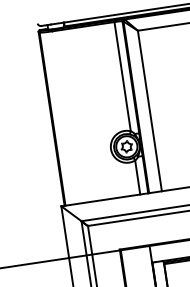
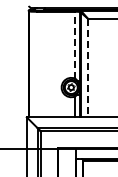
line: (123, 75) -> (75, 44), solid -> dashed
line: (150, 111) -> (88, 68), solid -> dashed

